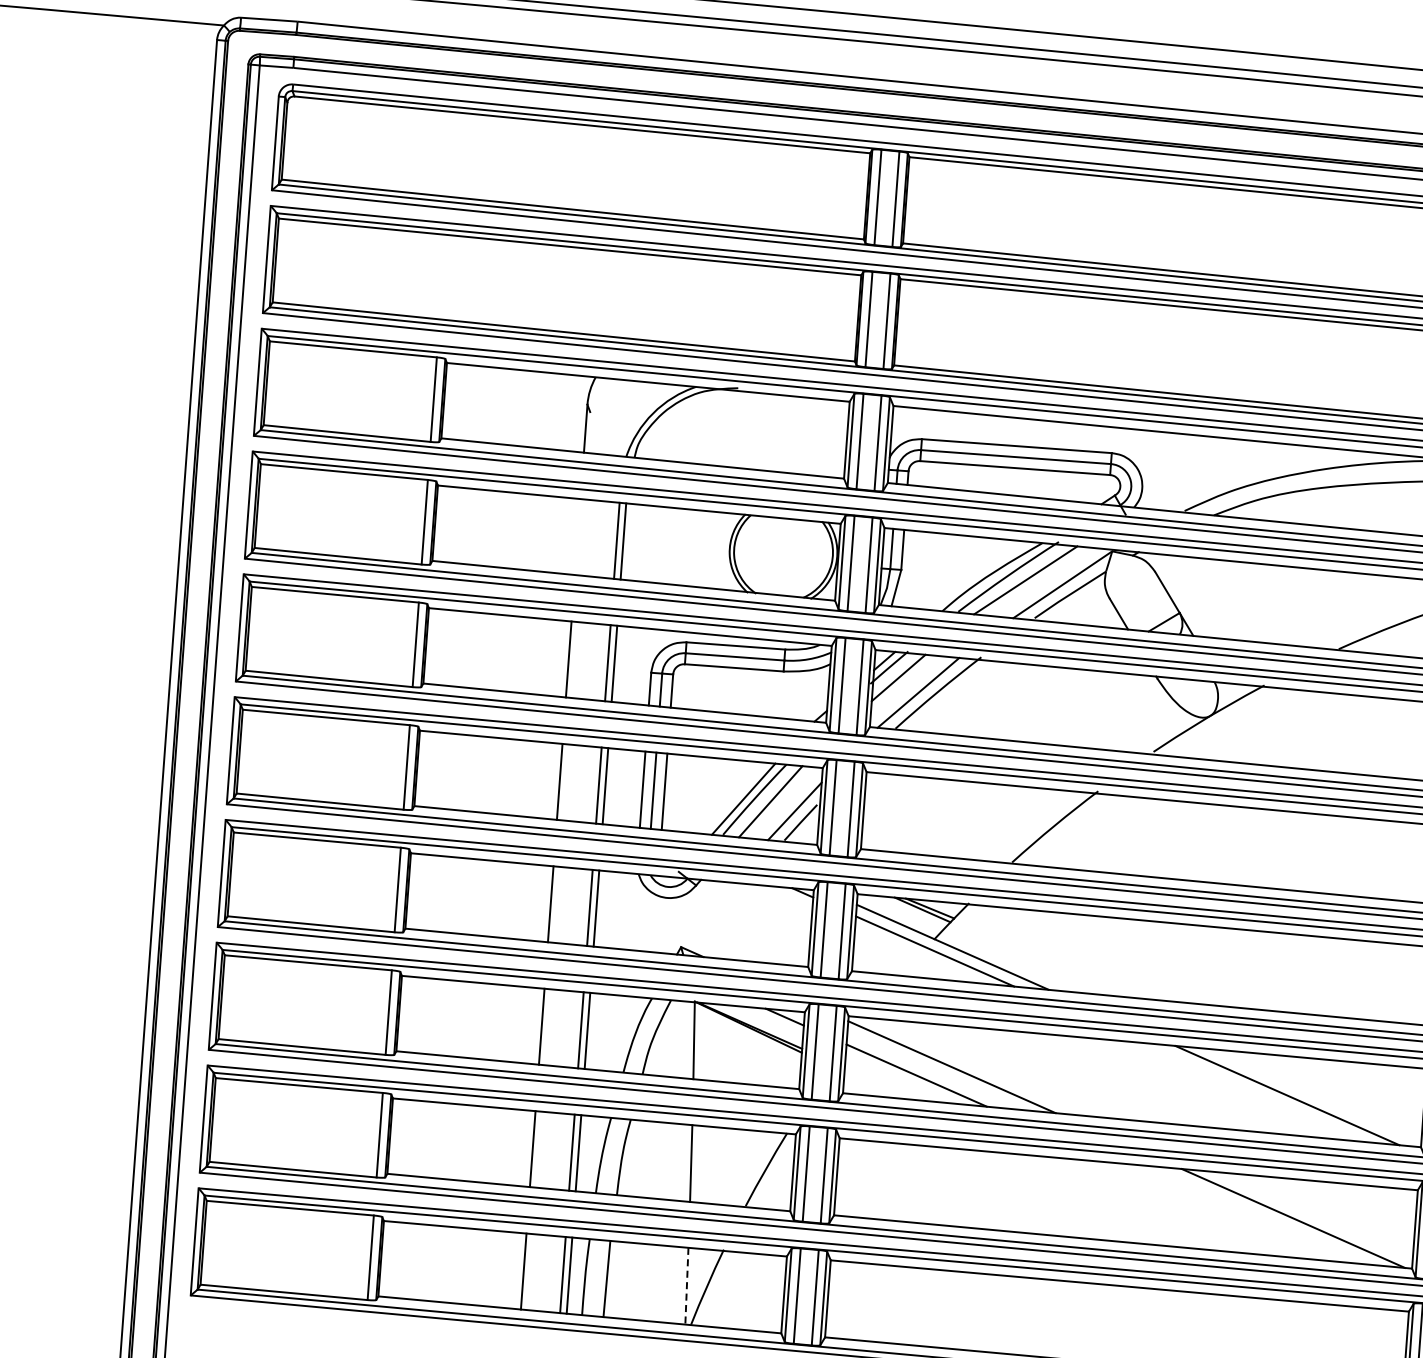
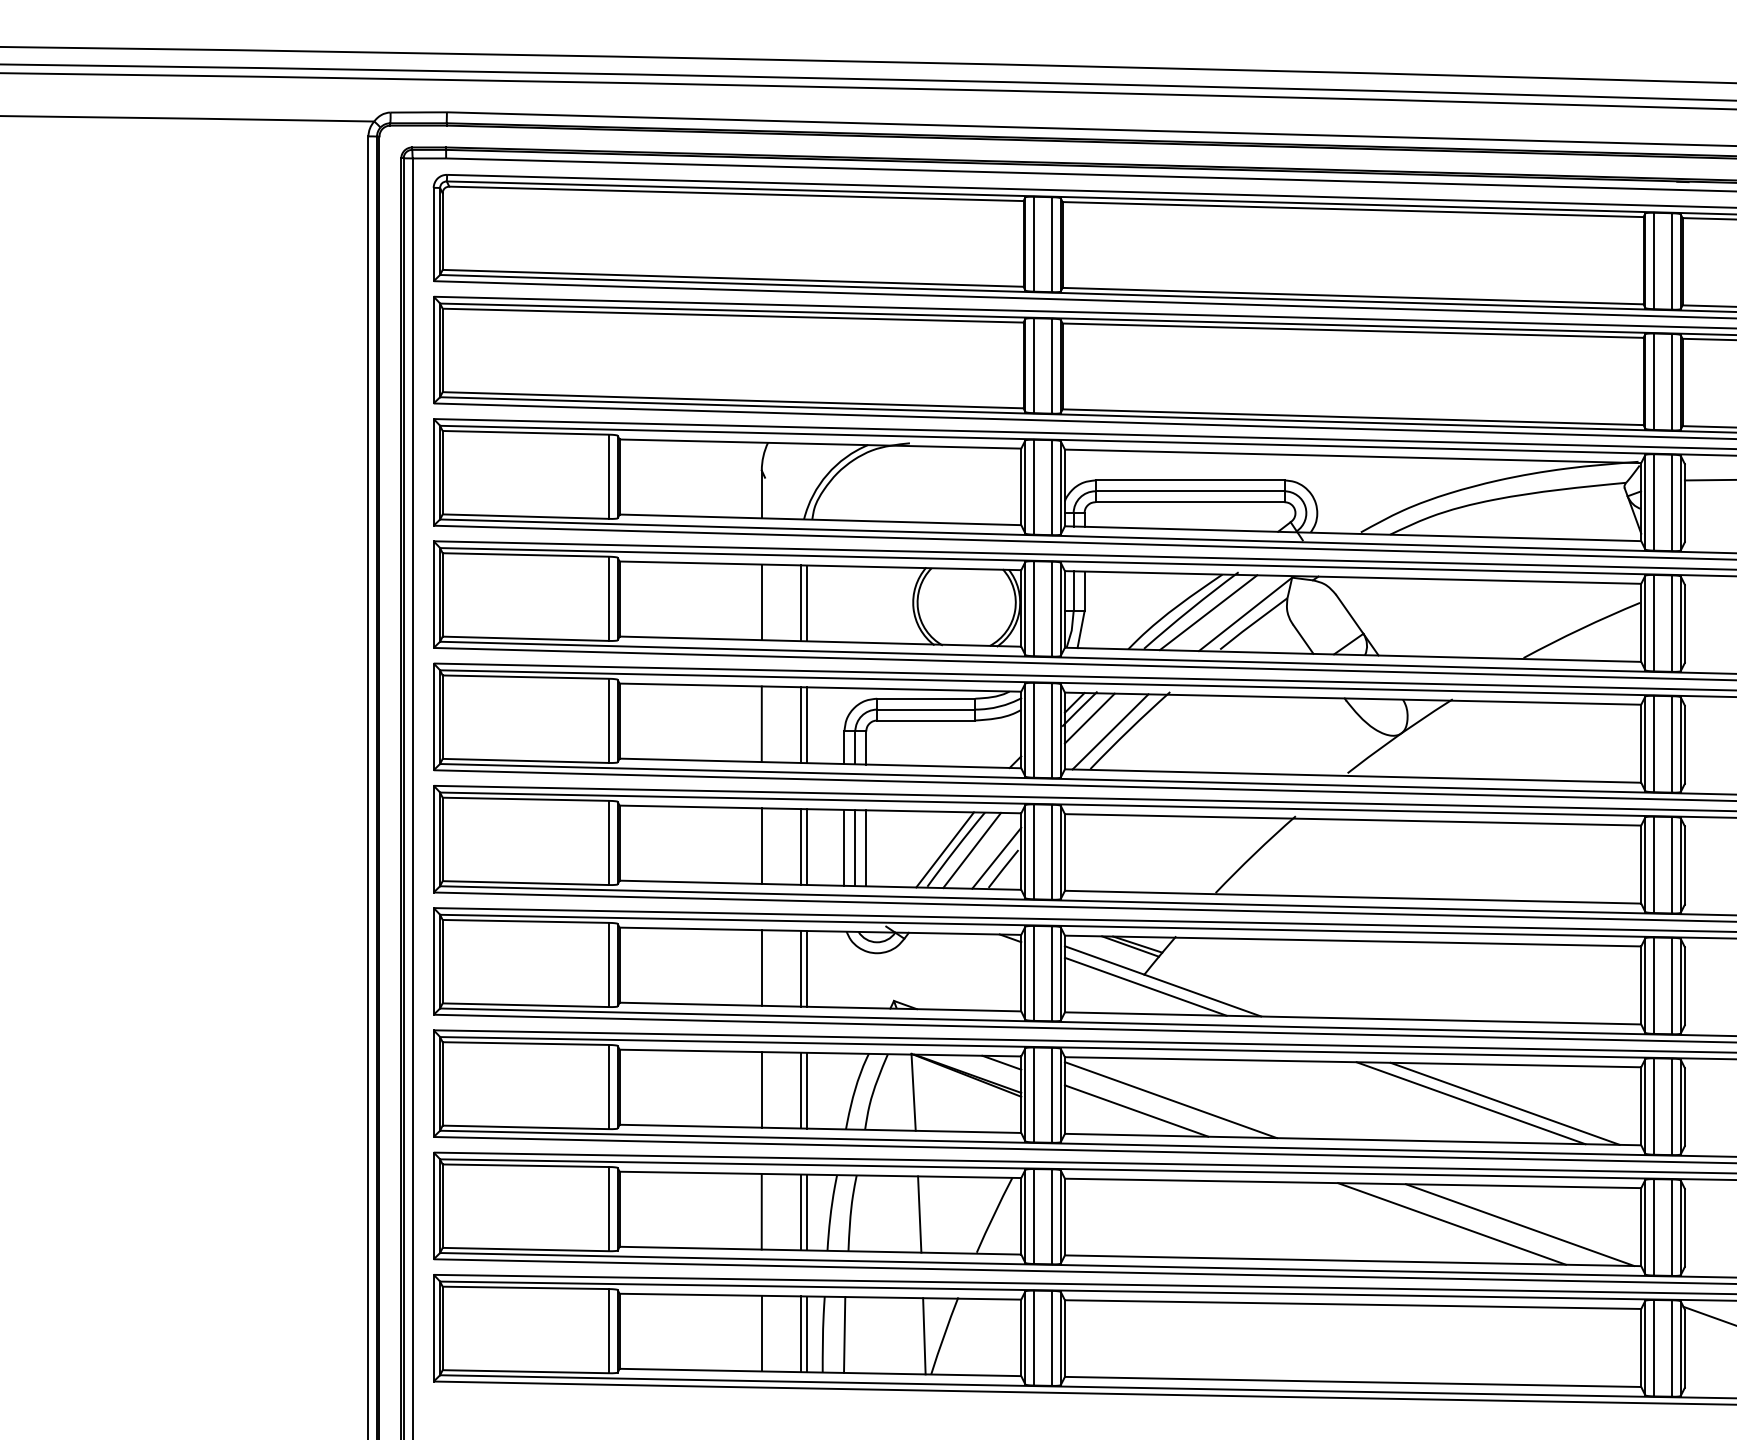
line: (577, 537) -> (761, 602), added
line: (1252, 1092) -> (1470, 1103), added
line: (1224, 1211) -> (1451, 1223), added
line: (687, 1286) -> (924, 1336), dashed -> solid

